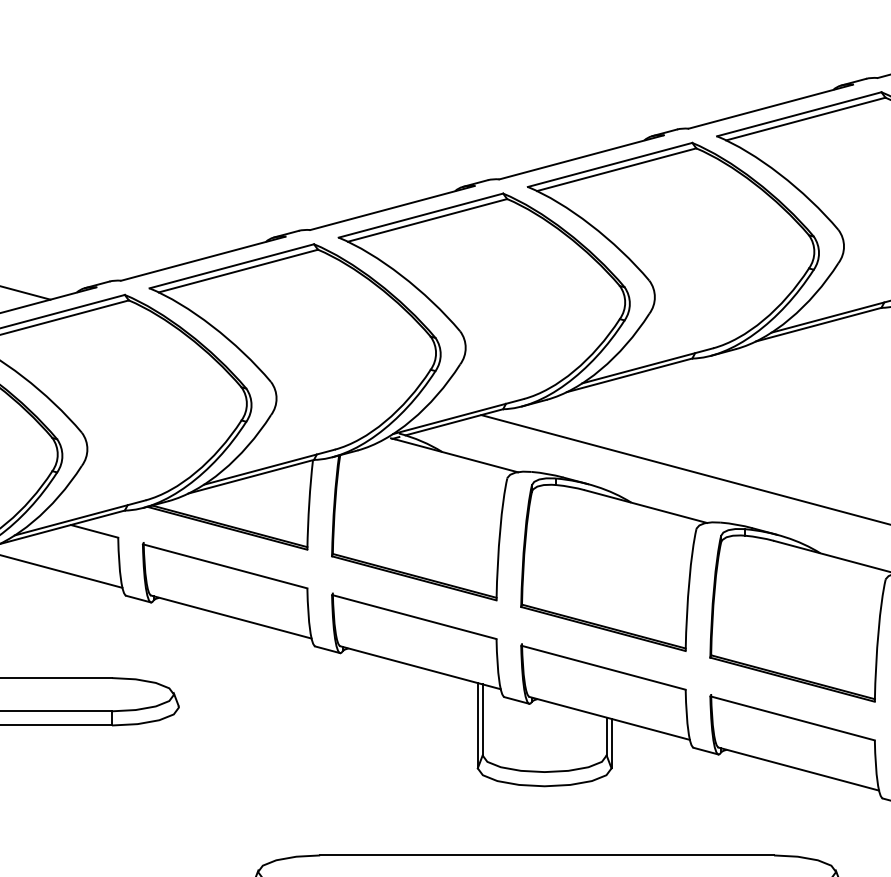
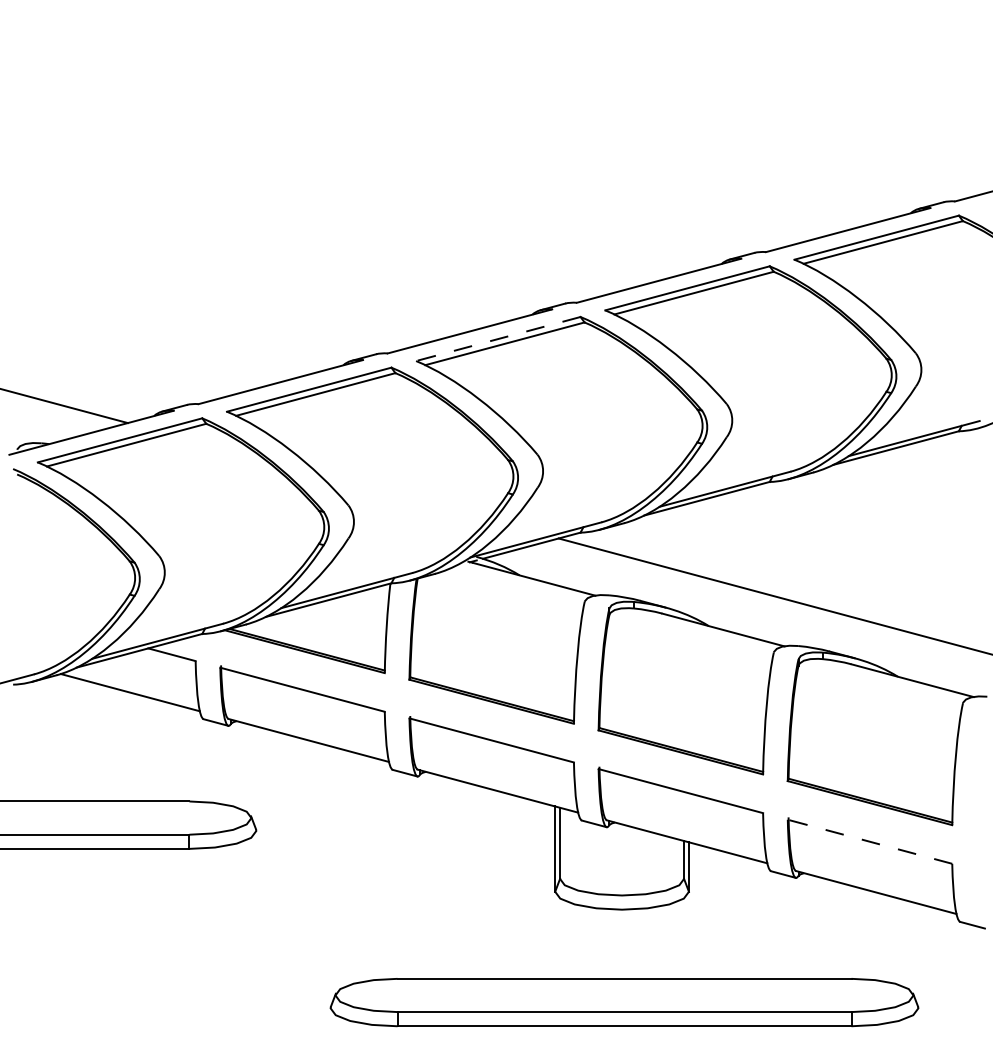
line: (420, 216) -> (497, 339), solid -> dashed
line: (792, 718) -> (869, 841), solid -> dashed

